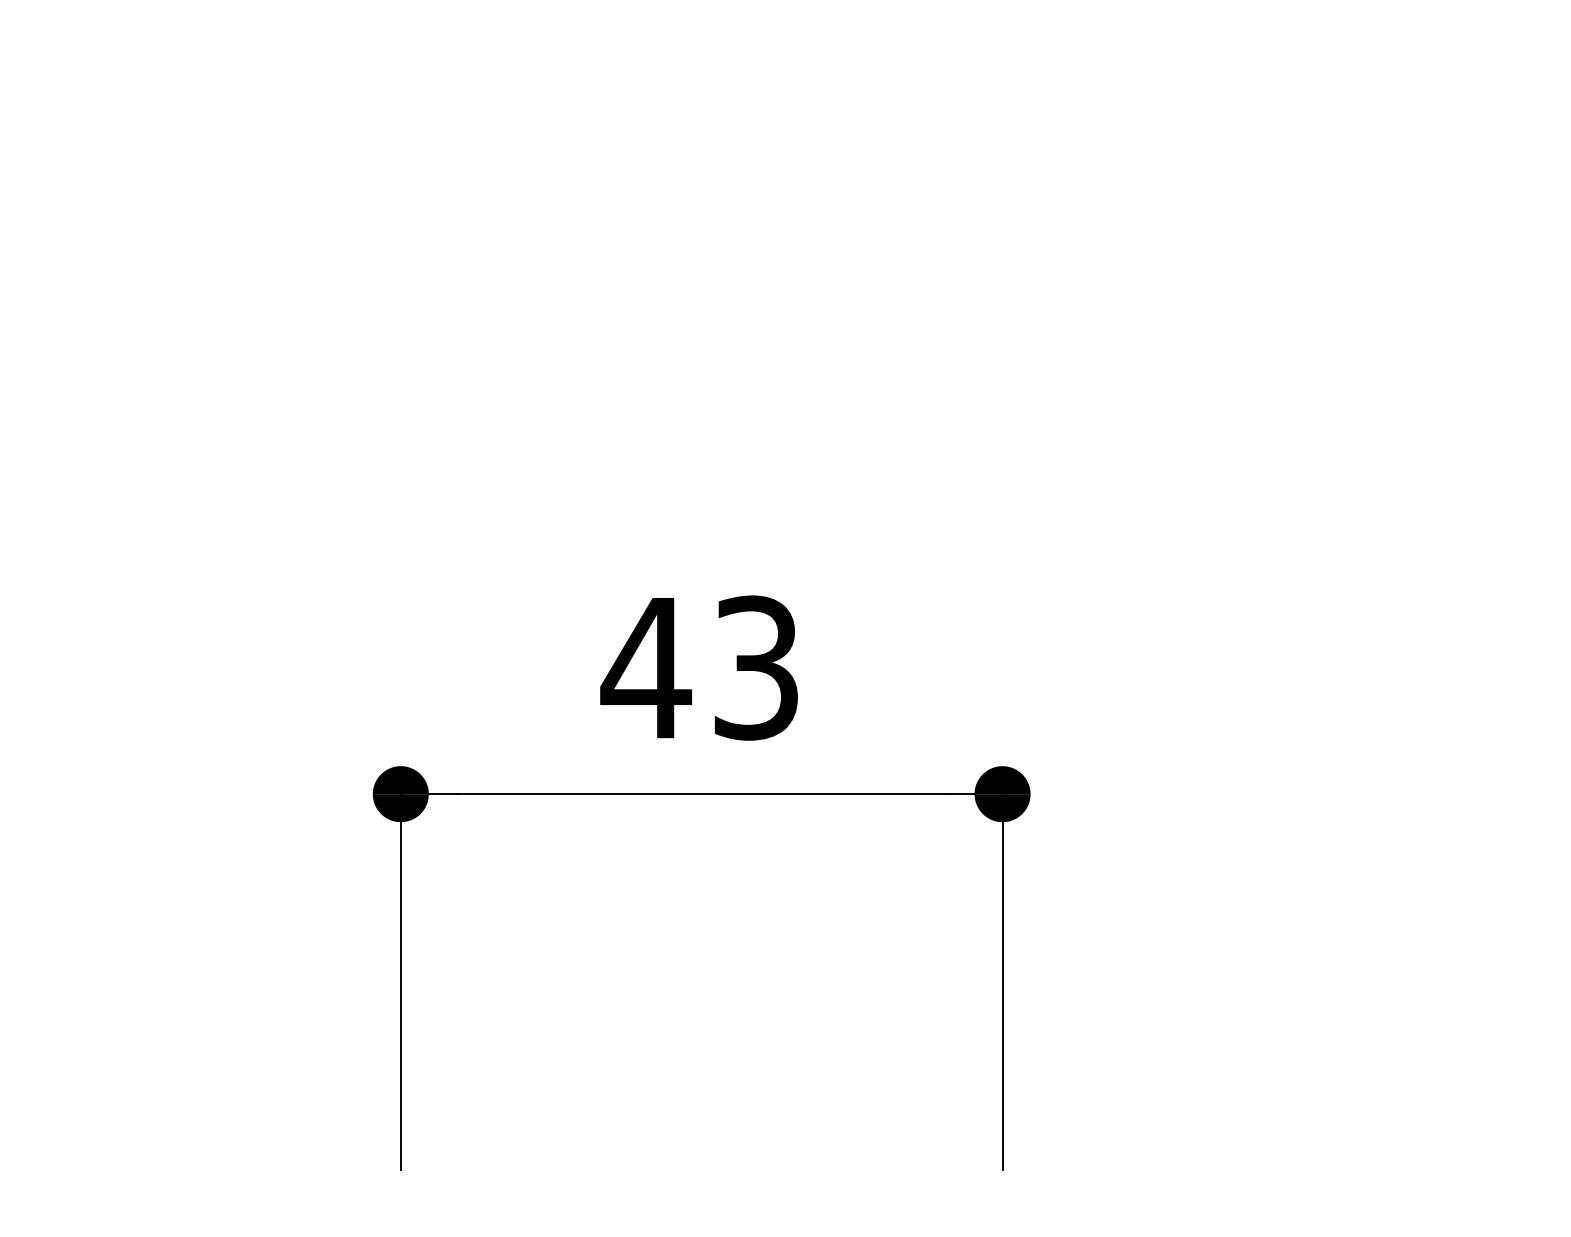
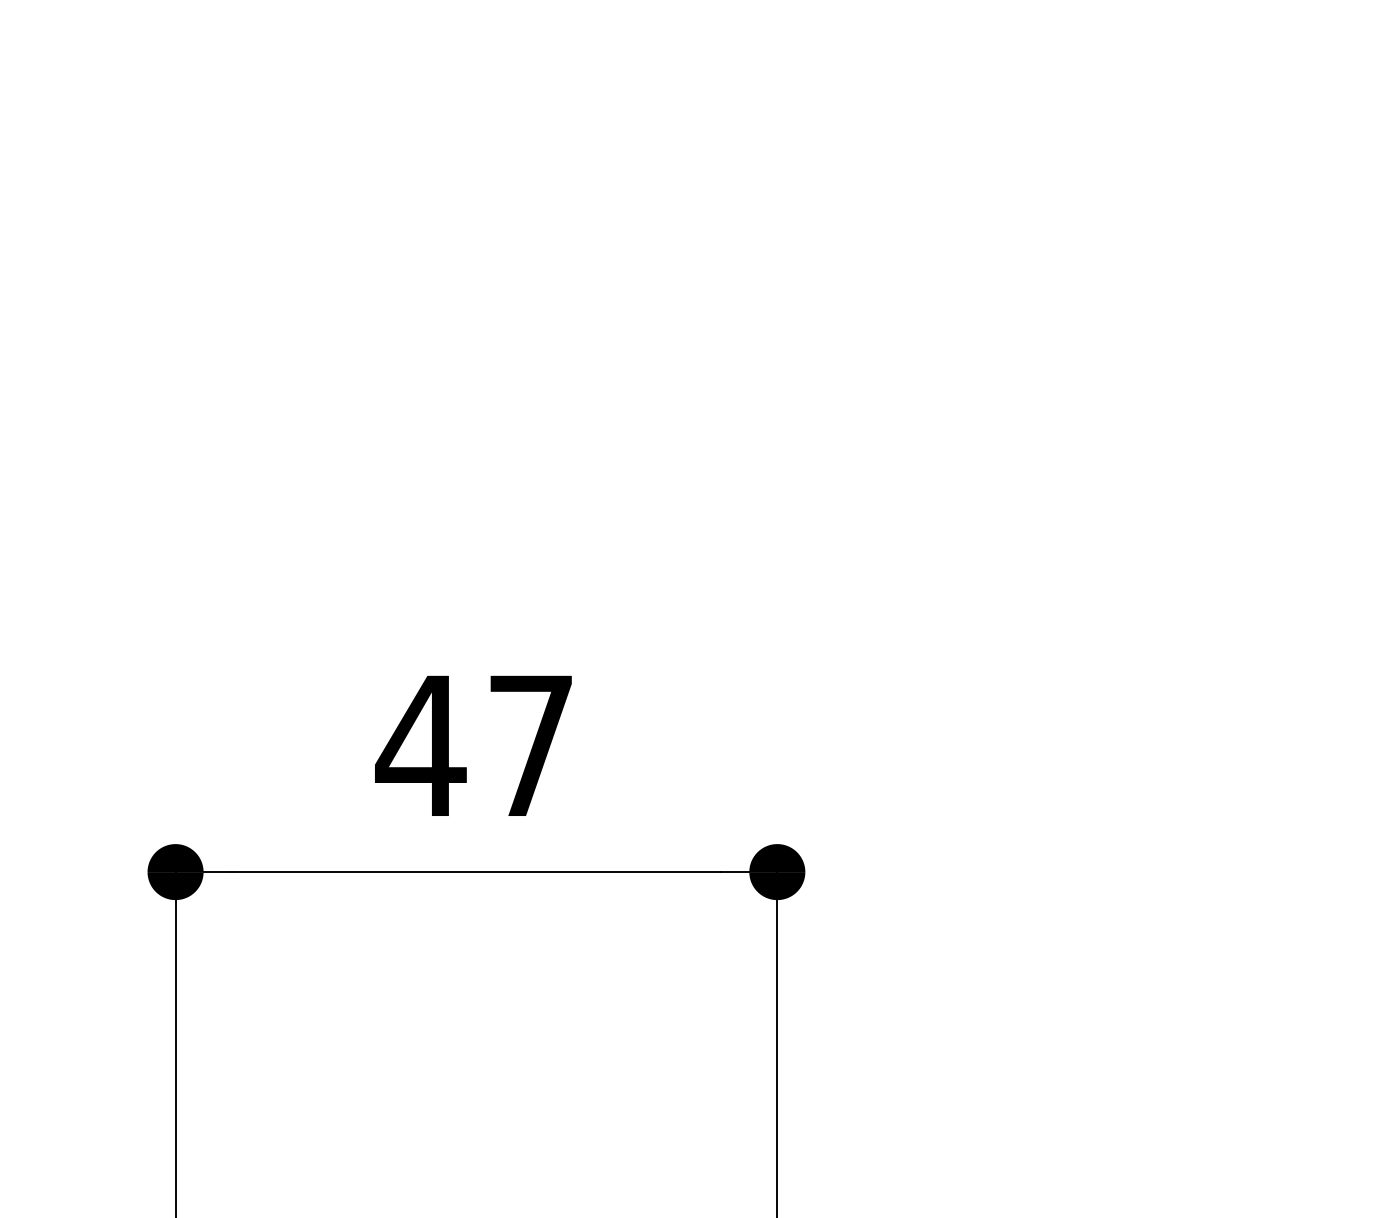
text: (756, 667) -> (531, 745), 43 -> 47

